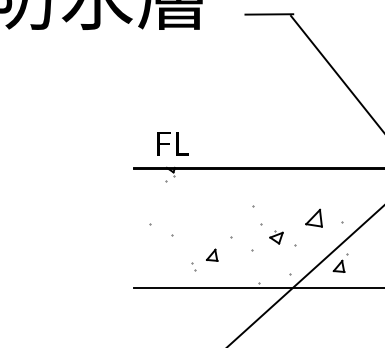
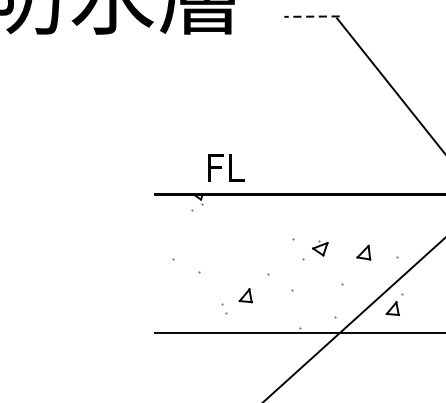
line: (269, 14) -> (312, 16), solid -> dashed
text: (172, 143) -> (225, 167), moved
part: (313, 217) -> (363, 251), size x0.7
part: (276, 237) -> (320, 248), moved

